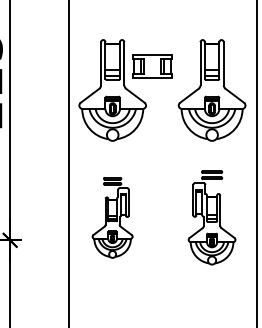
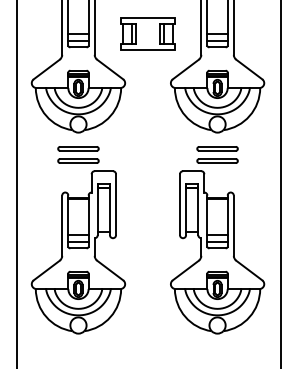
part: (152, 66) -> (148, 34), moved
part: (112, 217) -> (78, 239), size x1.67
part: (211, 217) -> (216, 239), size x1.43

